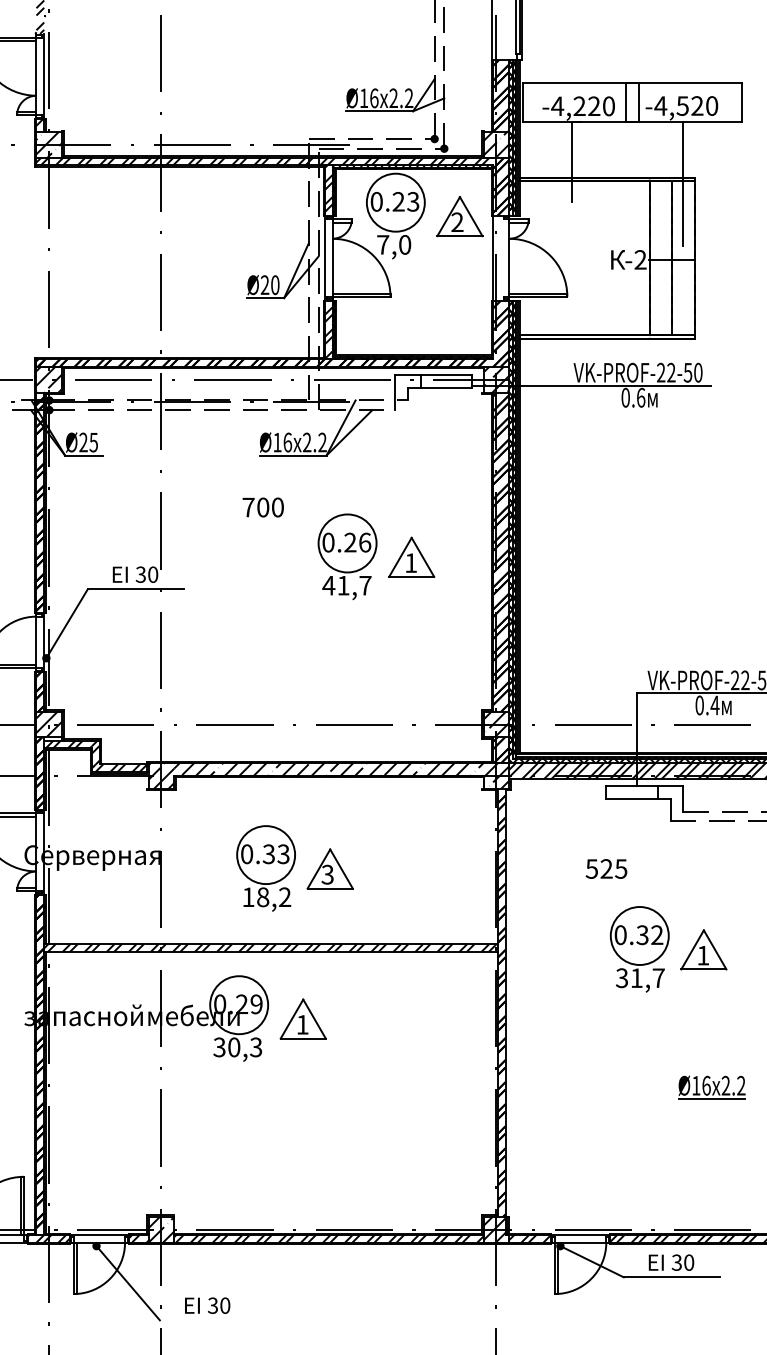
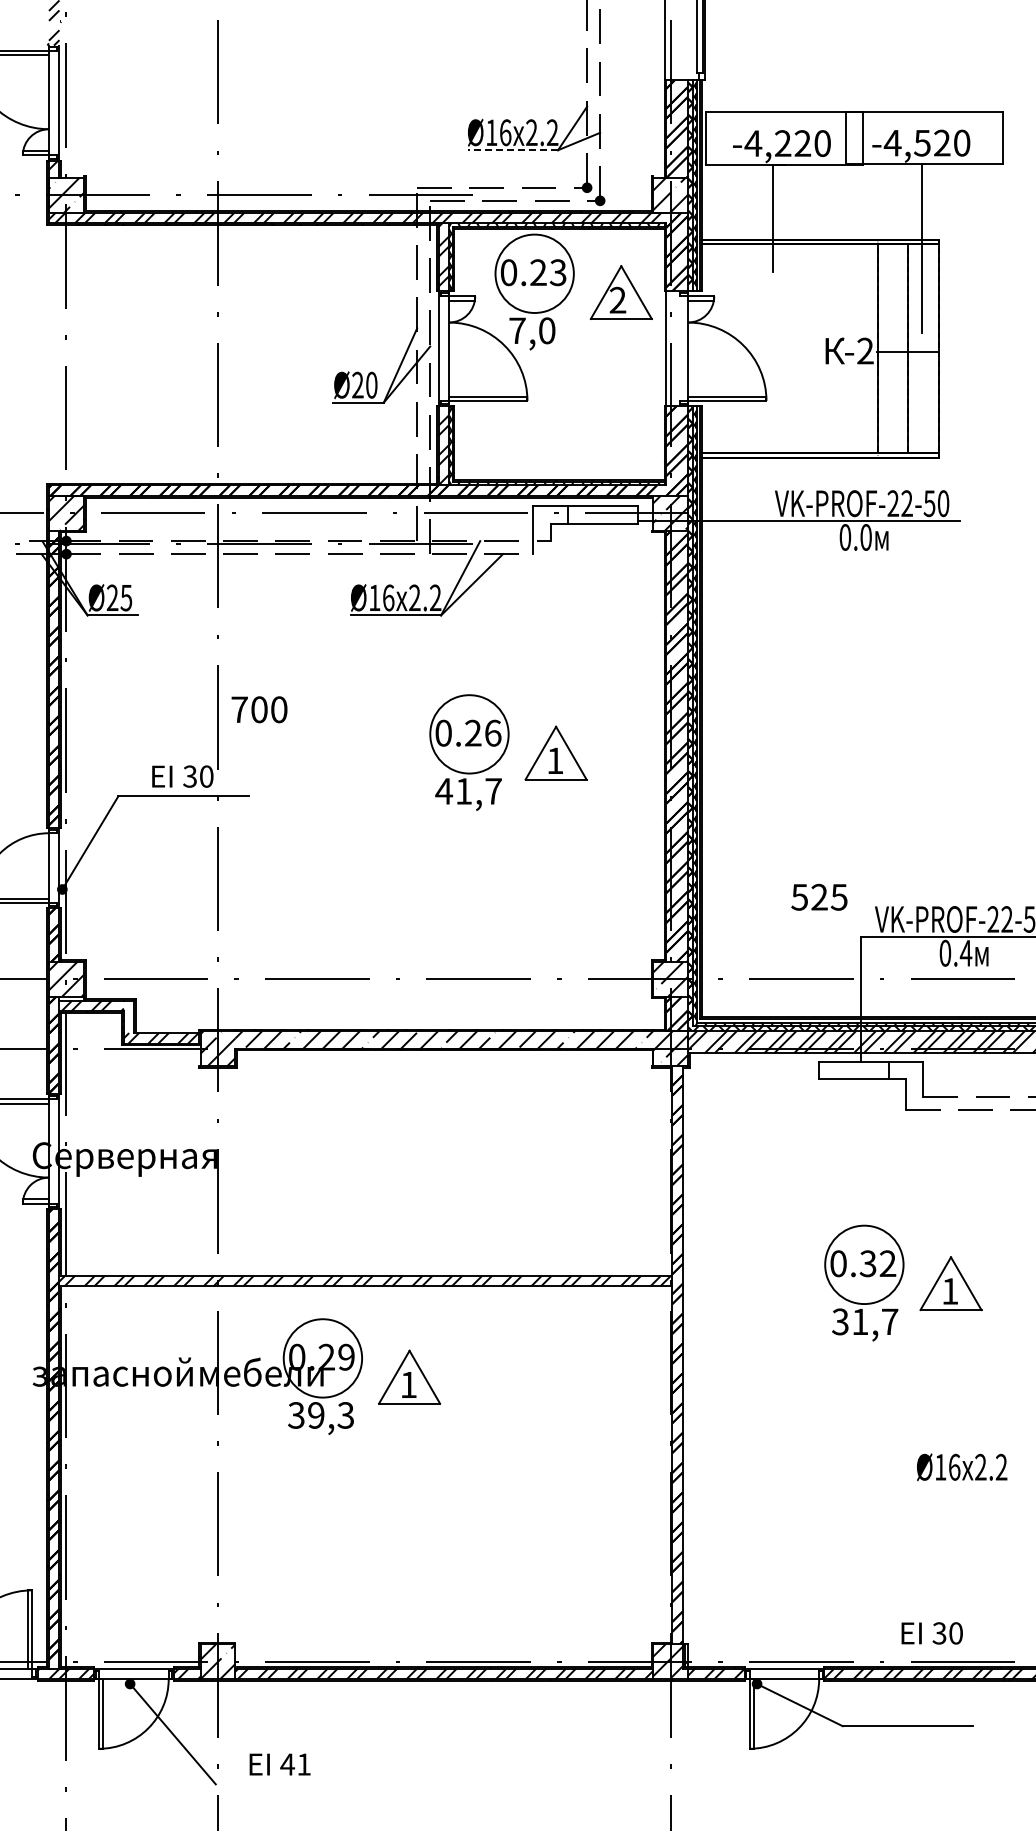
line: (379, 111) -> (512, 150), solid -> dashed
text: (640, 397) -> (865, 537), 0.6 -> 0.0
text: (263, 507) -> (259, 709), moved
hatch: (95, 752) -> (128, 1016), removed
part: (295, 868) -> (398, 1173), removed
text: (606, 868) -> (819, 896), moved
text: (234, 1047) -> (316, 1415), 30,3 -> 39,3
line: (711, 1098) -> (961, 1484), removed
text: (670, 1262) -> (931, 1633), moved
text: (218, 1305) -> (295, 1764), 30 -> 41

